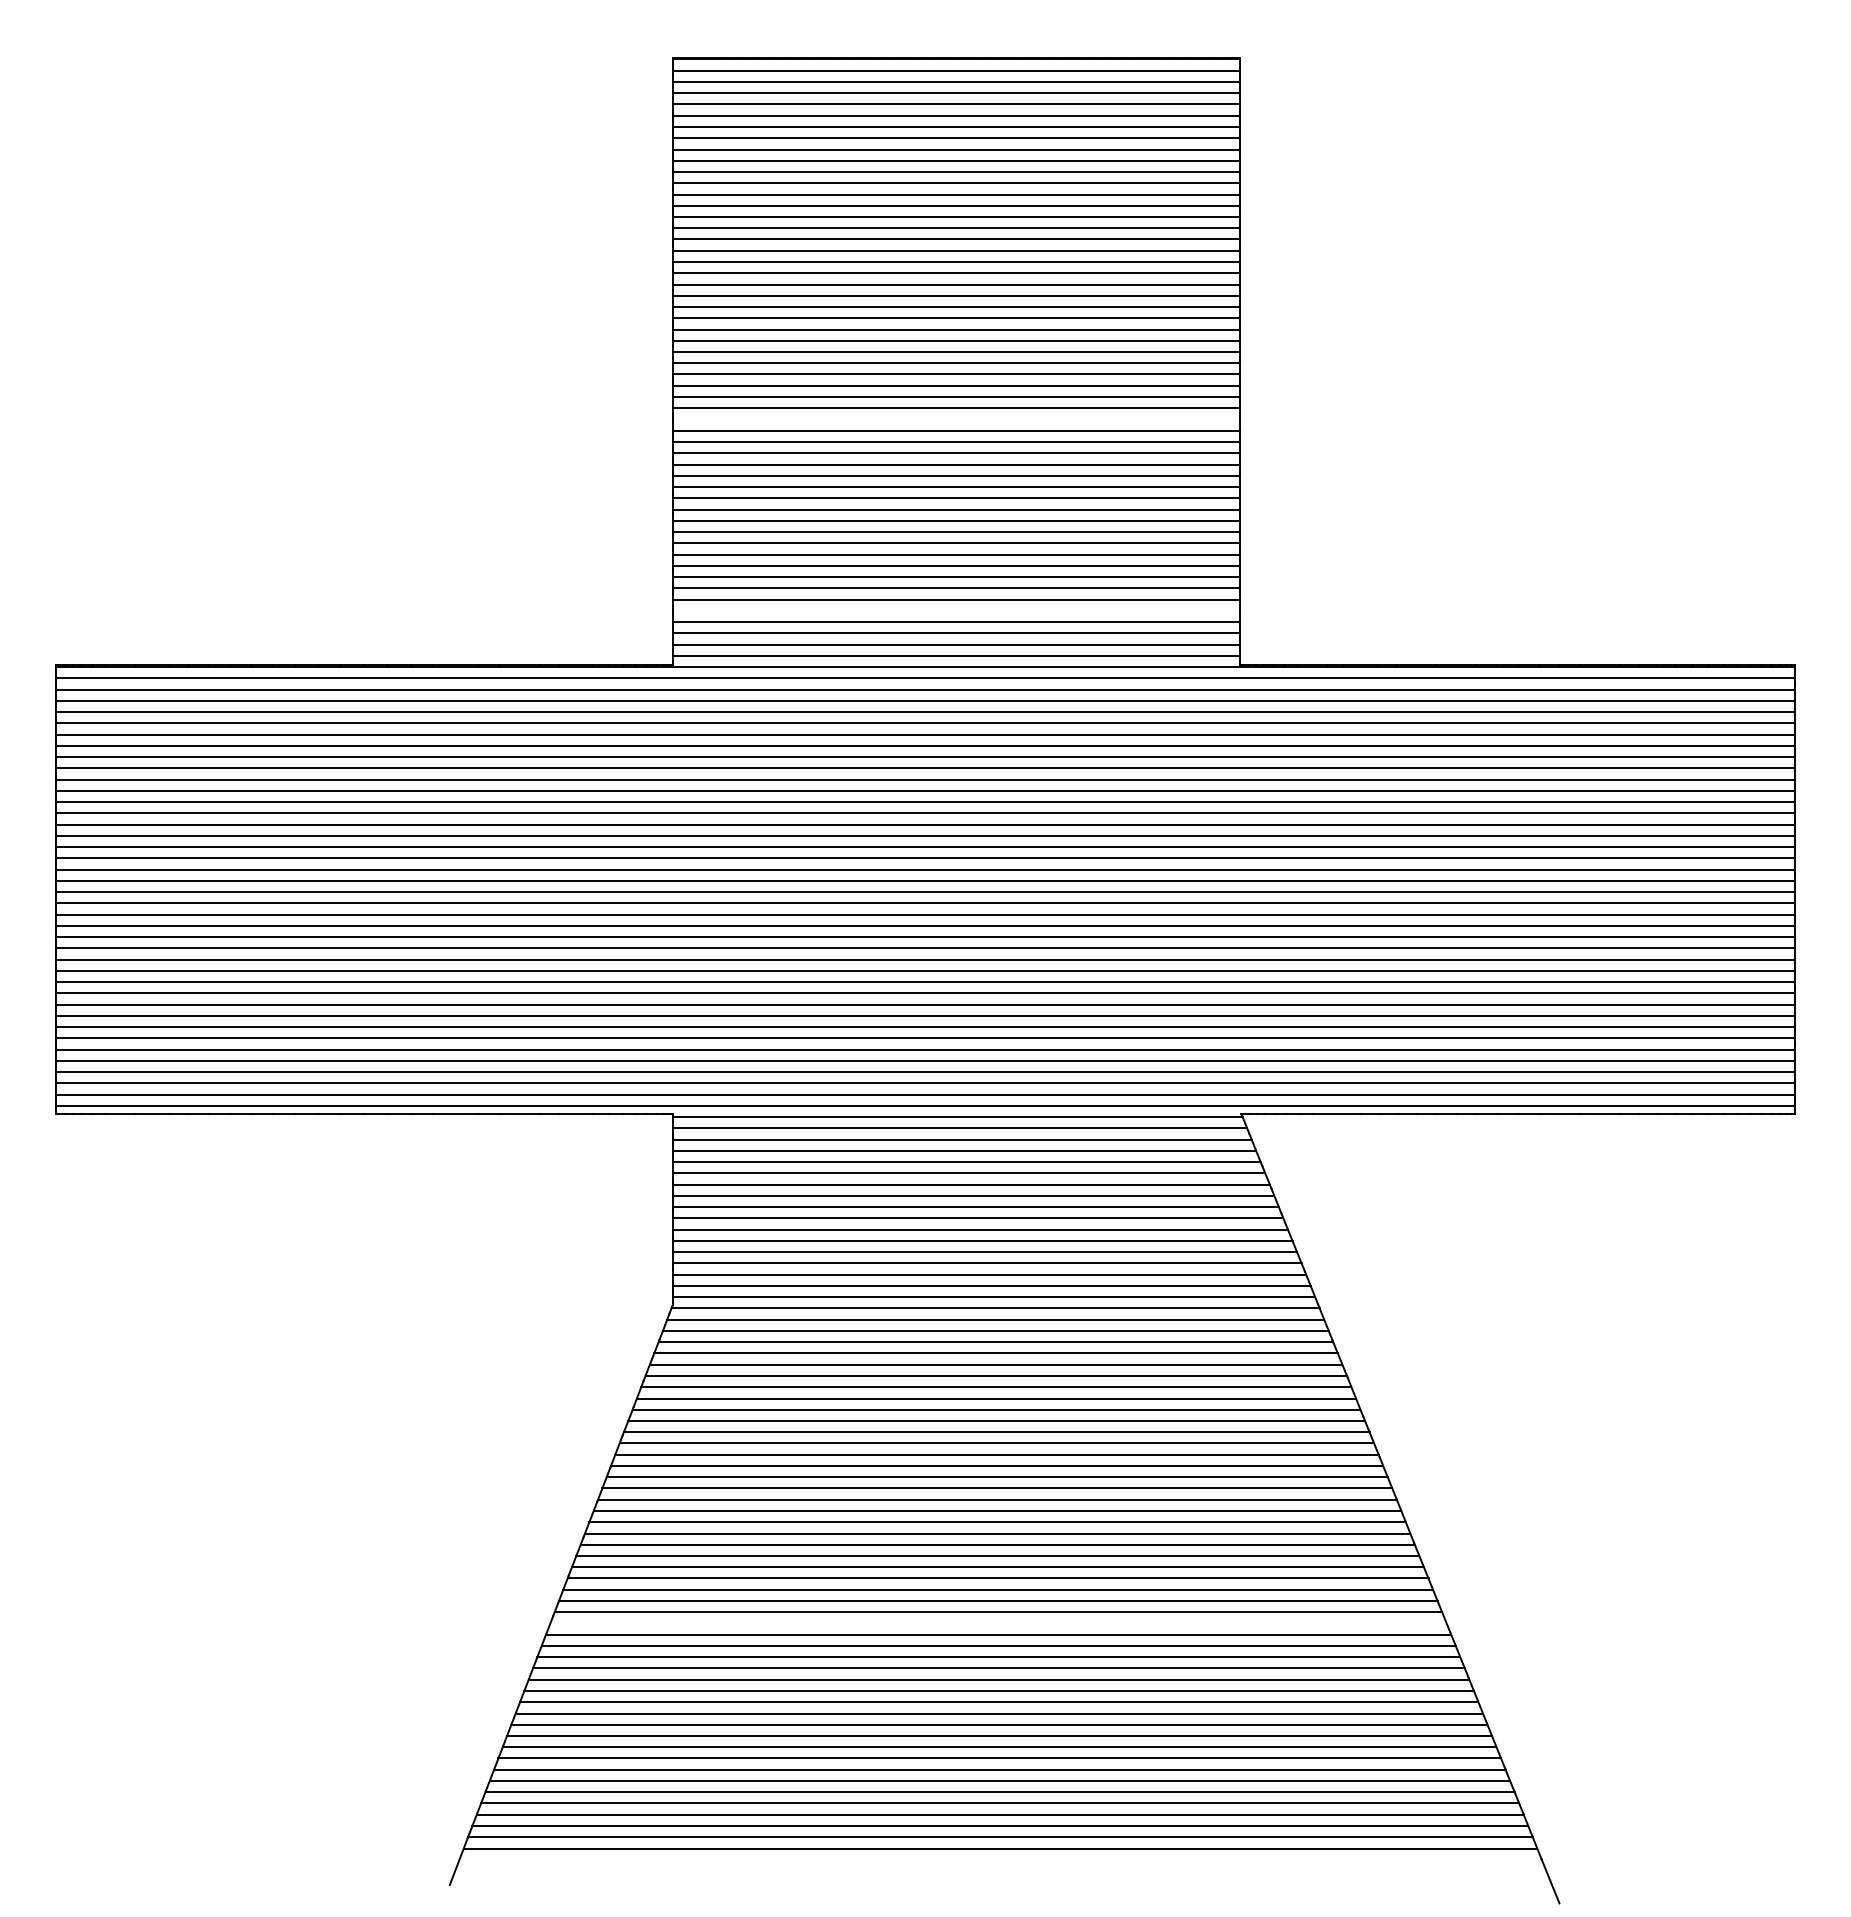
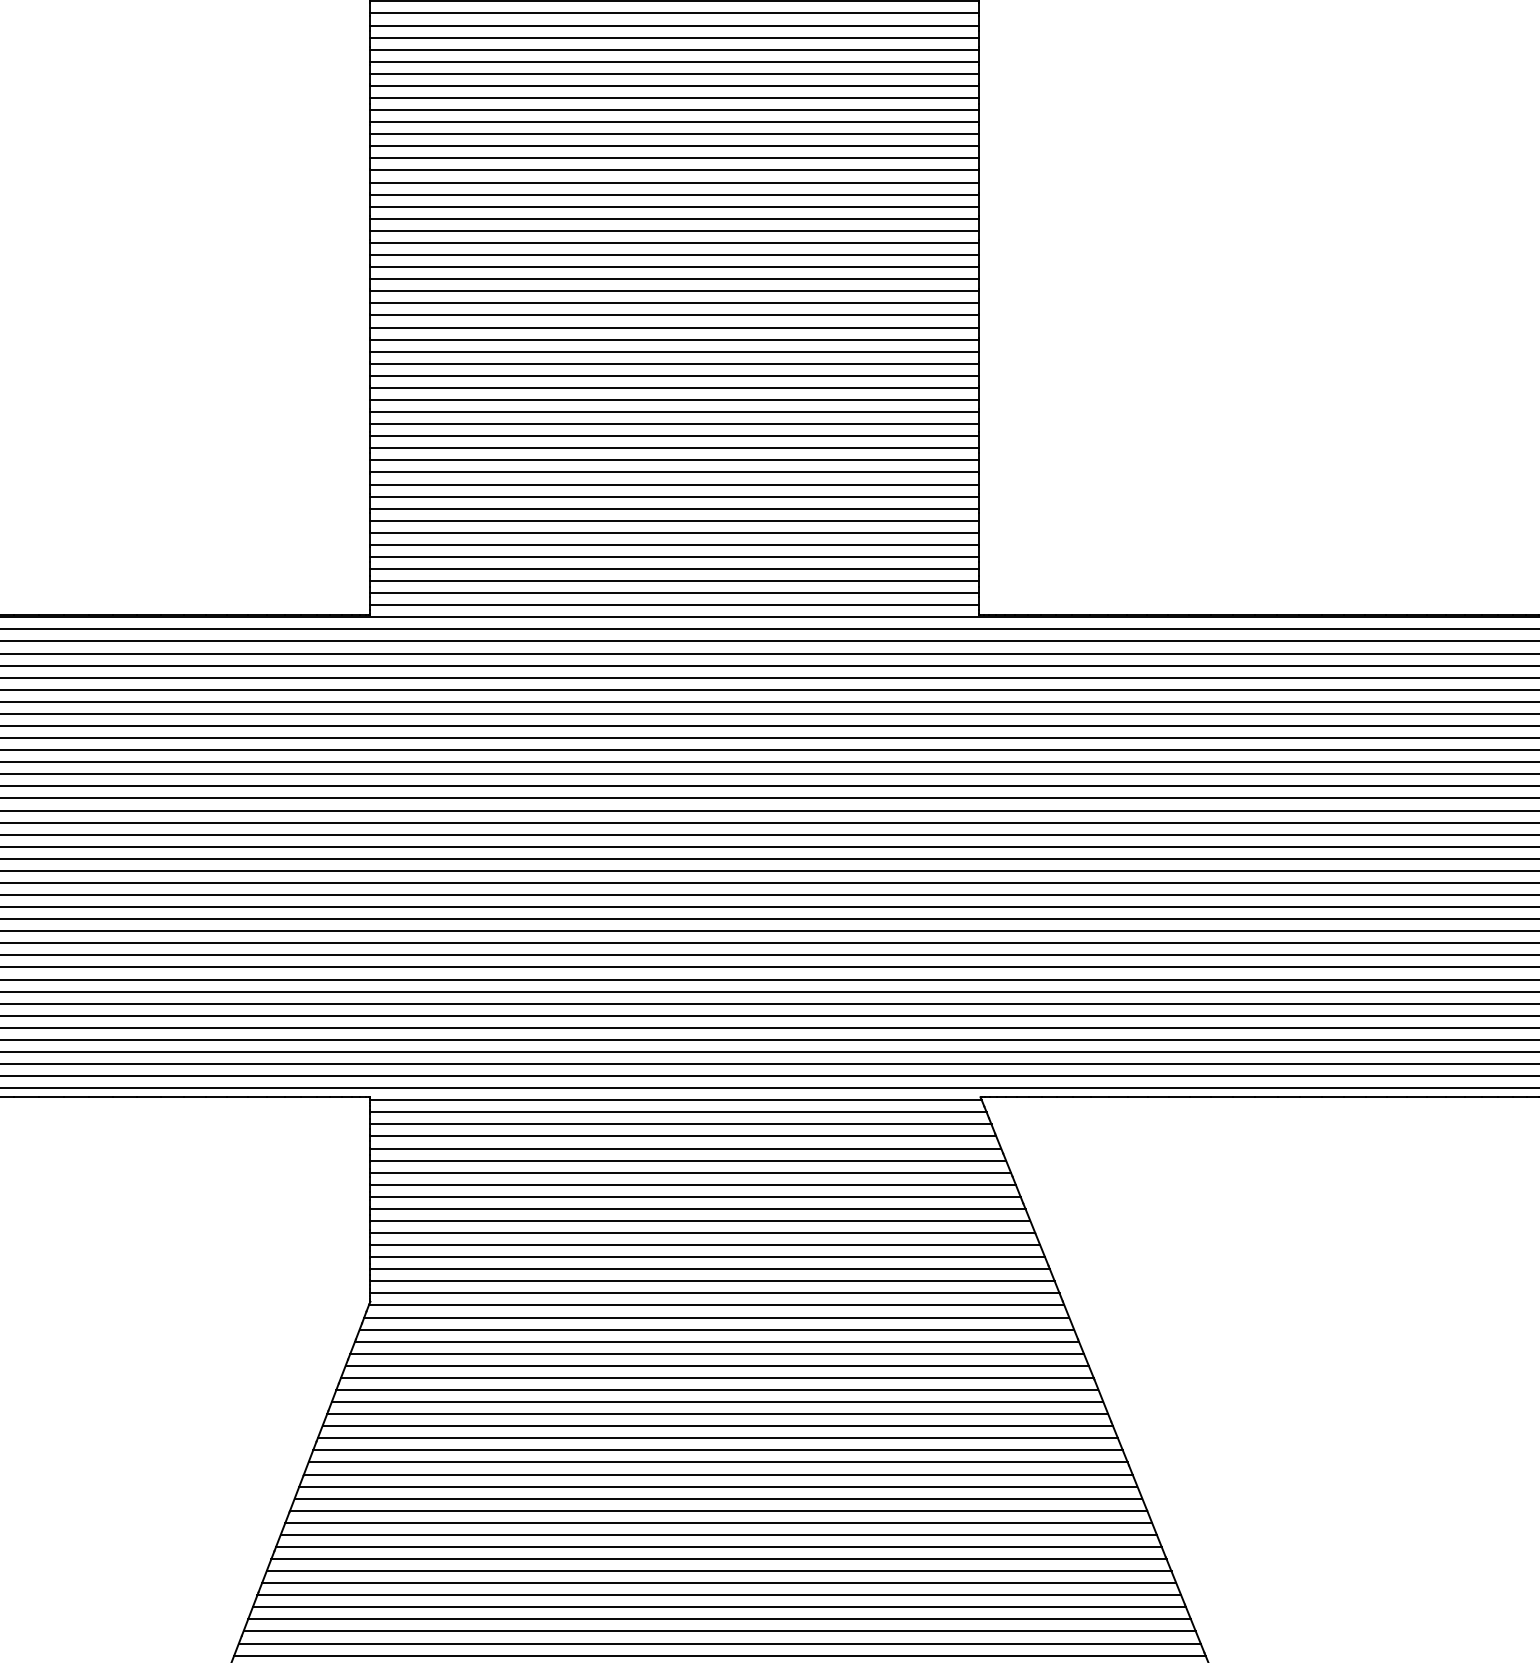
line: (956, 419) -> (674, 351), added
line: (956, 610) -> (674, 556), added
line: (998, 1623) -> (719, 1643), added

